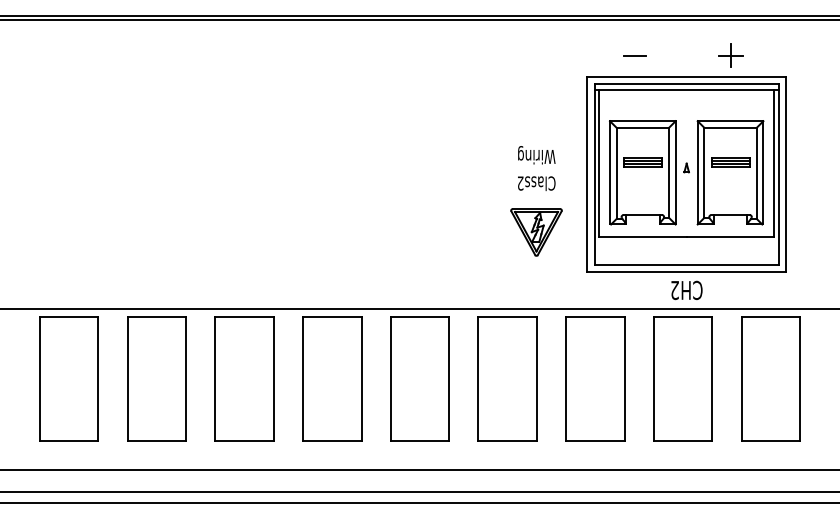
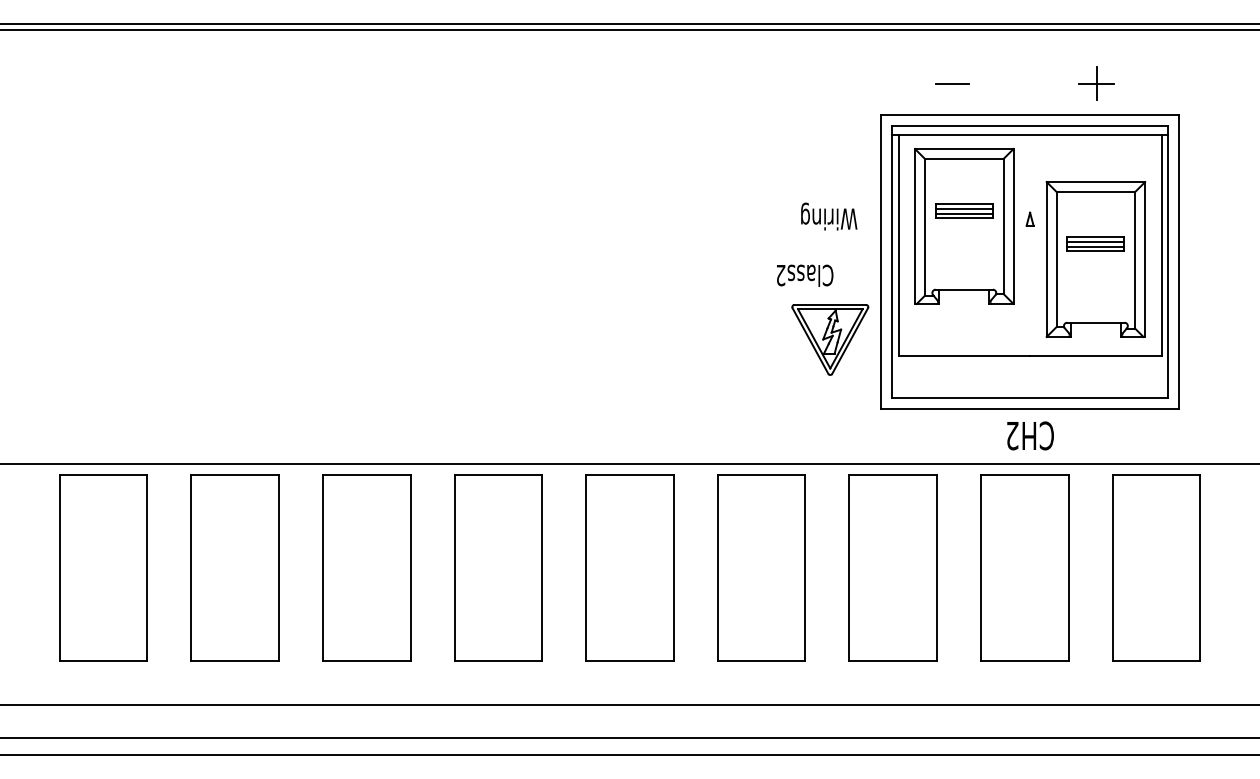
text: (536, 155) -> (828, 216), moved
part: (649, 172) -> (974, 225), moved
part: (536, 232) -> (830, 339), moved

